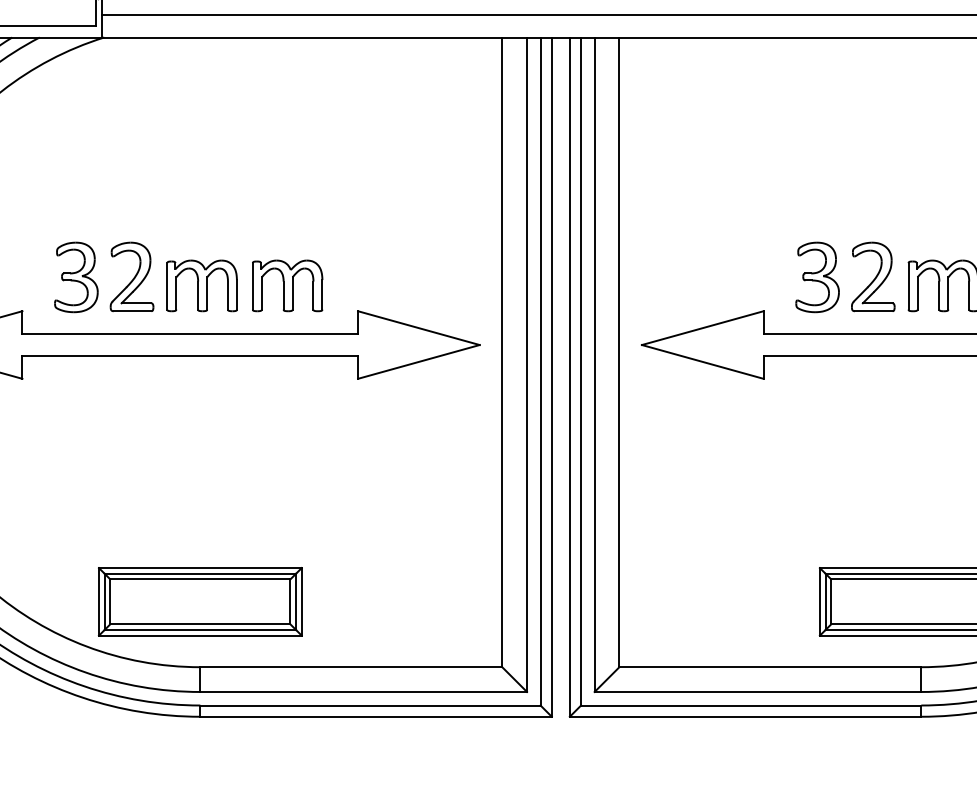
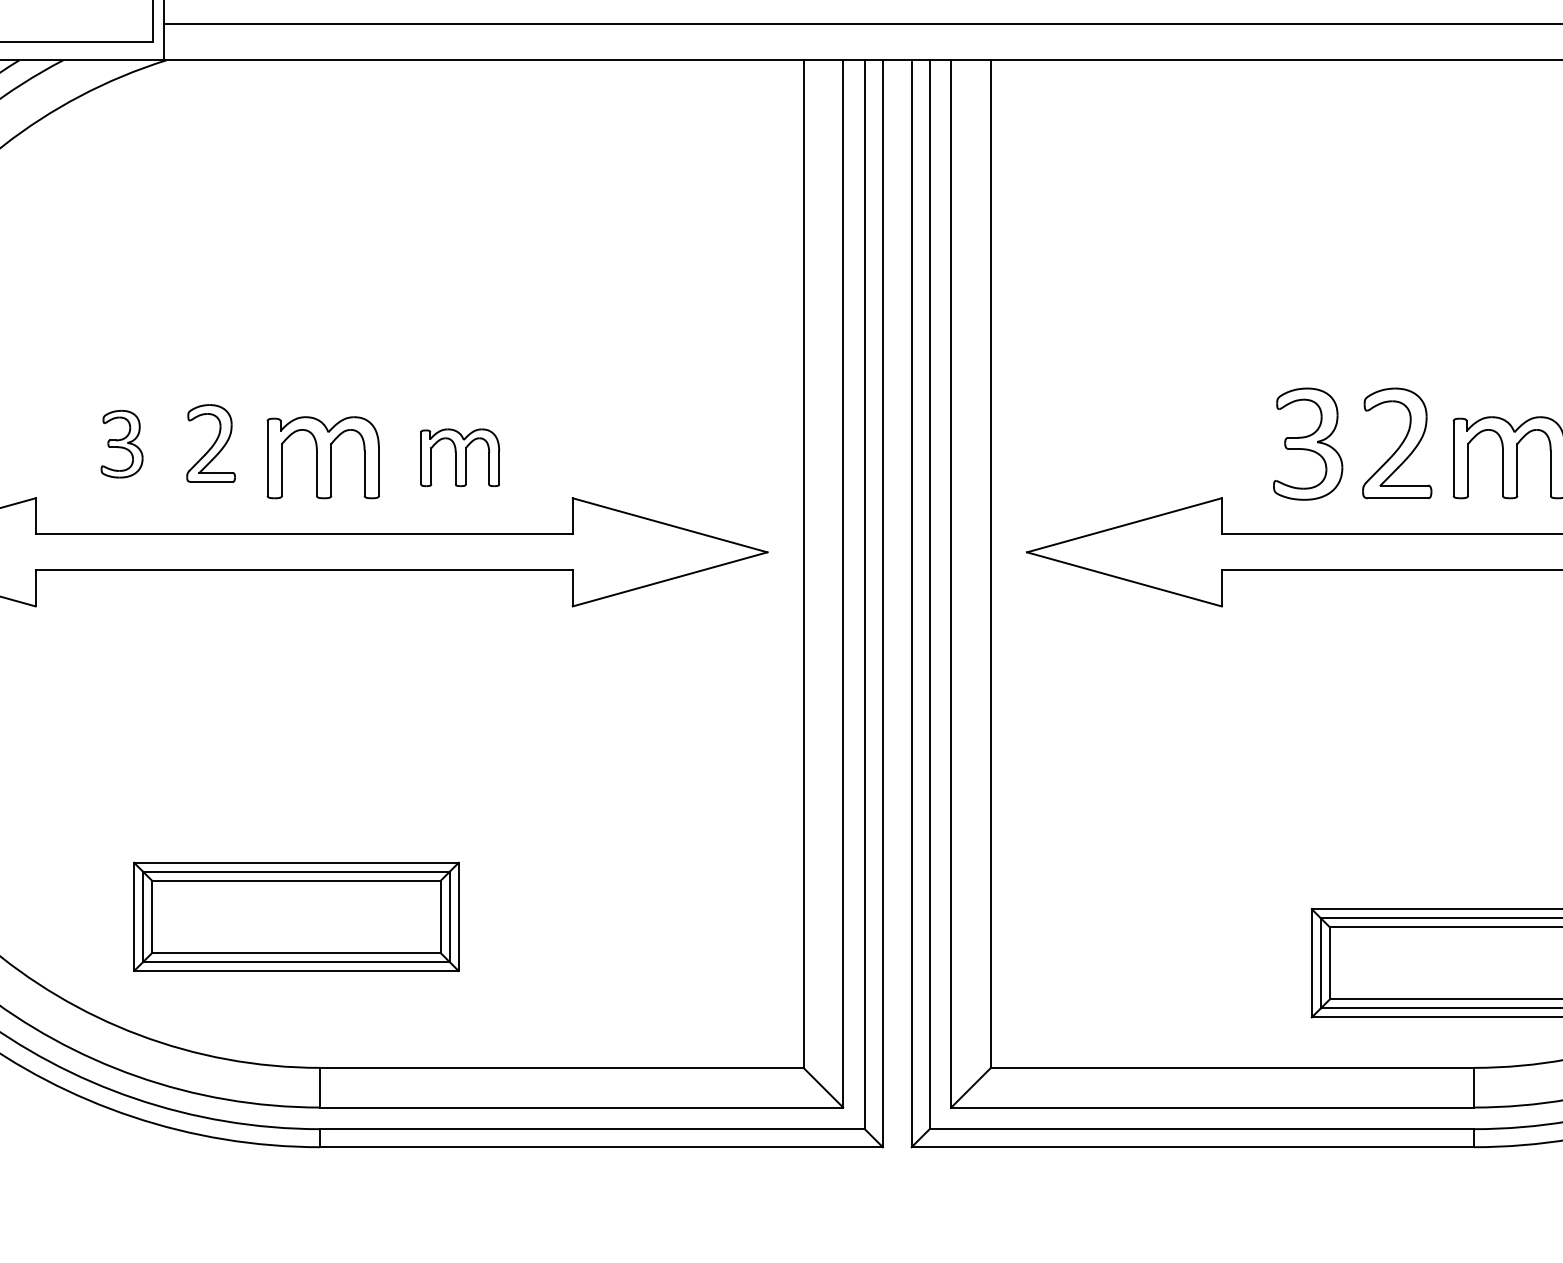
part: (131, 276) -> (210, 442), size x0.7
part: (76, 277) -> (122, 444), size x0.6
part: (287, 285) -> (459, 457), size x0.7
part: (199, 601) -> (295, 916), moved

